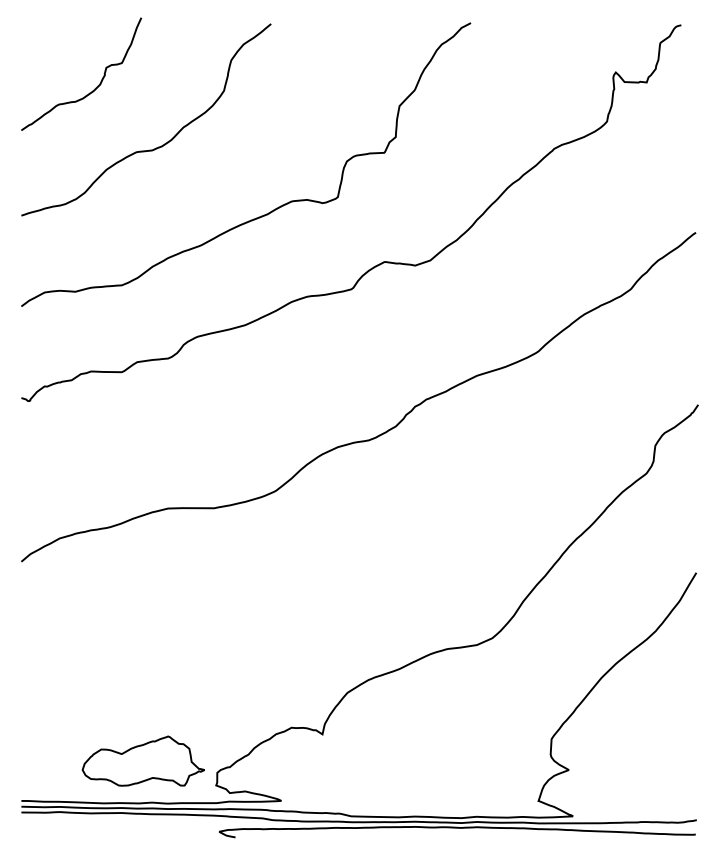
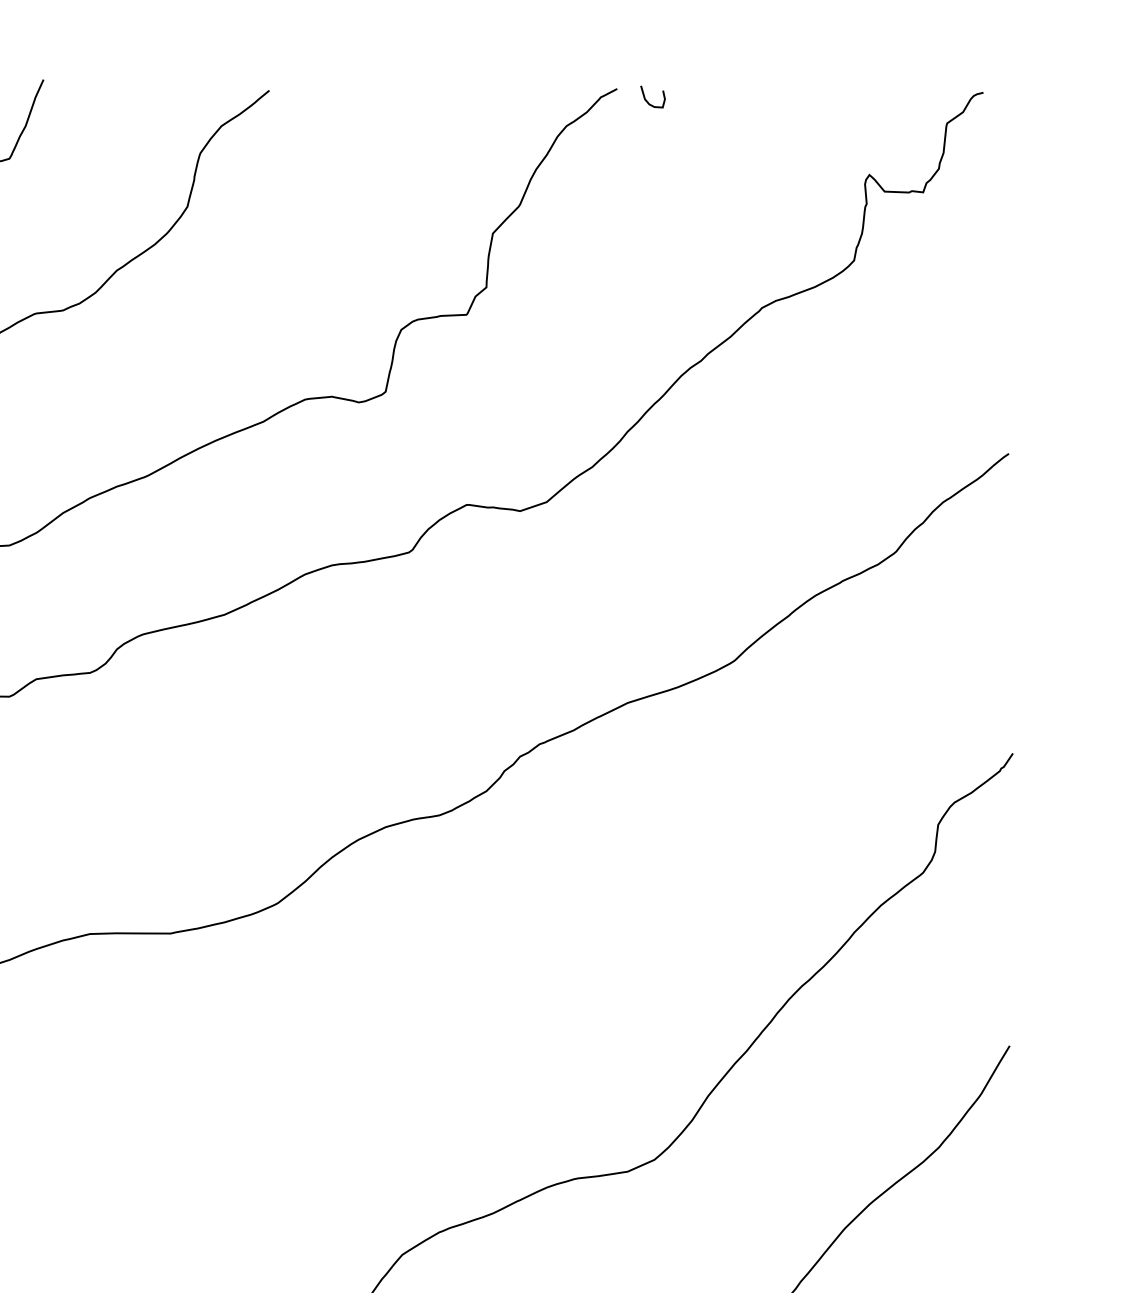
curve: (488, 29) -> (647, 100), added

